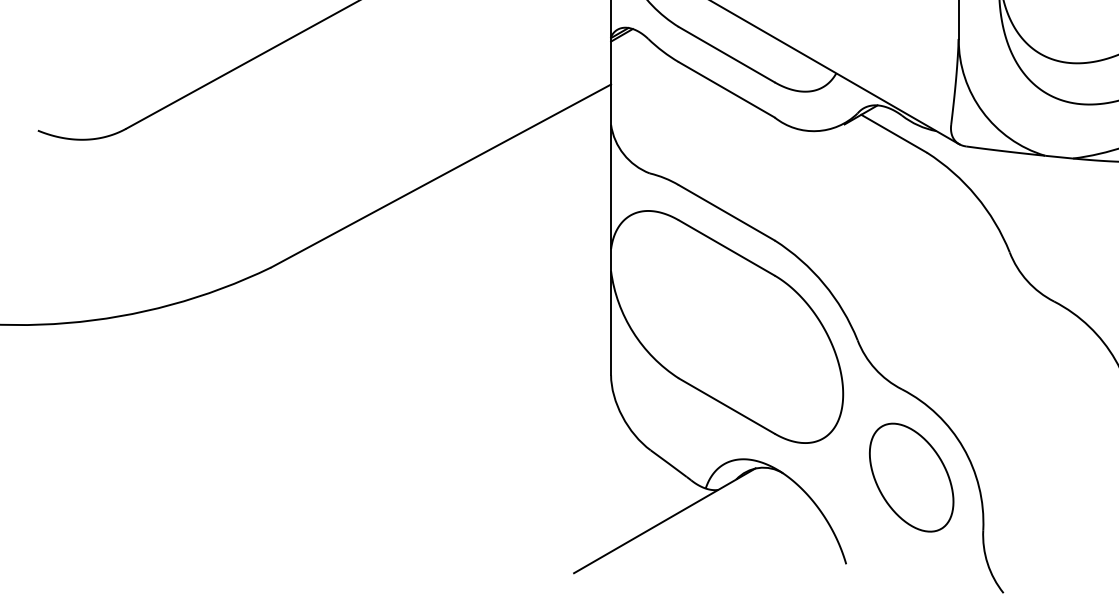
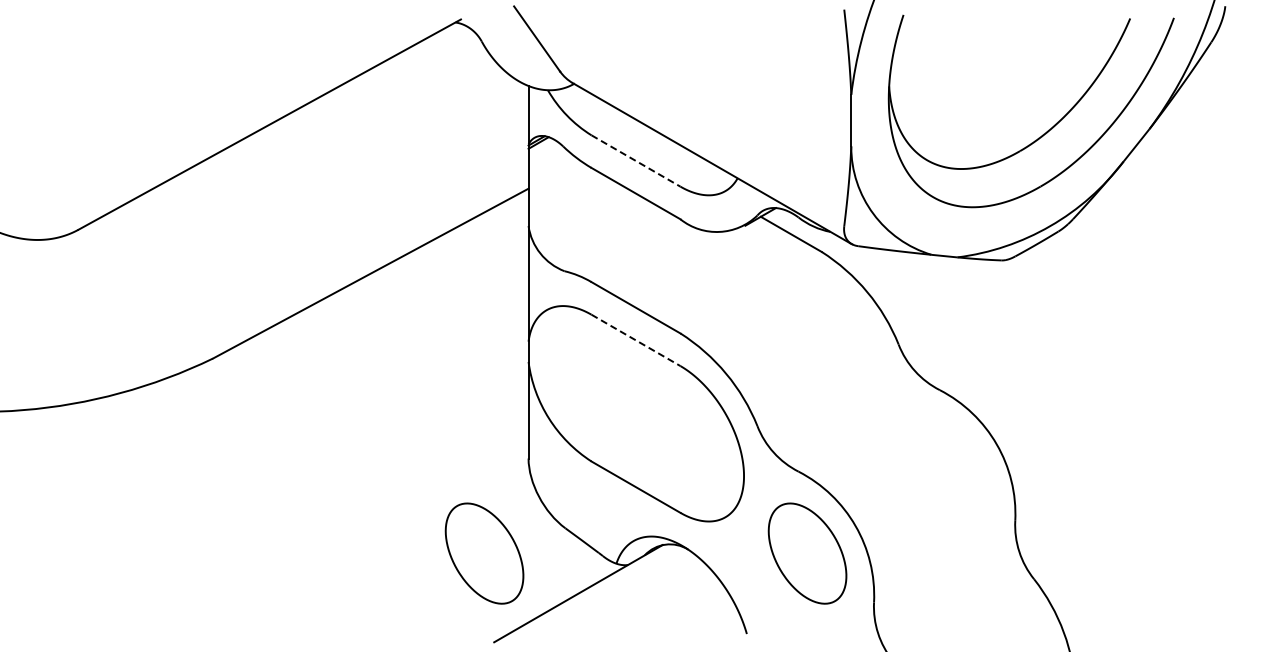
line: (727, 55) -> (636, 161), solid -> dashed
line: (727, 248) -> (636, 340), solid -> dashed
part: (563, 477) -> (484, 553), added

